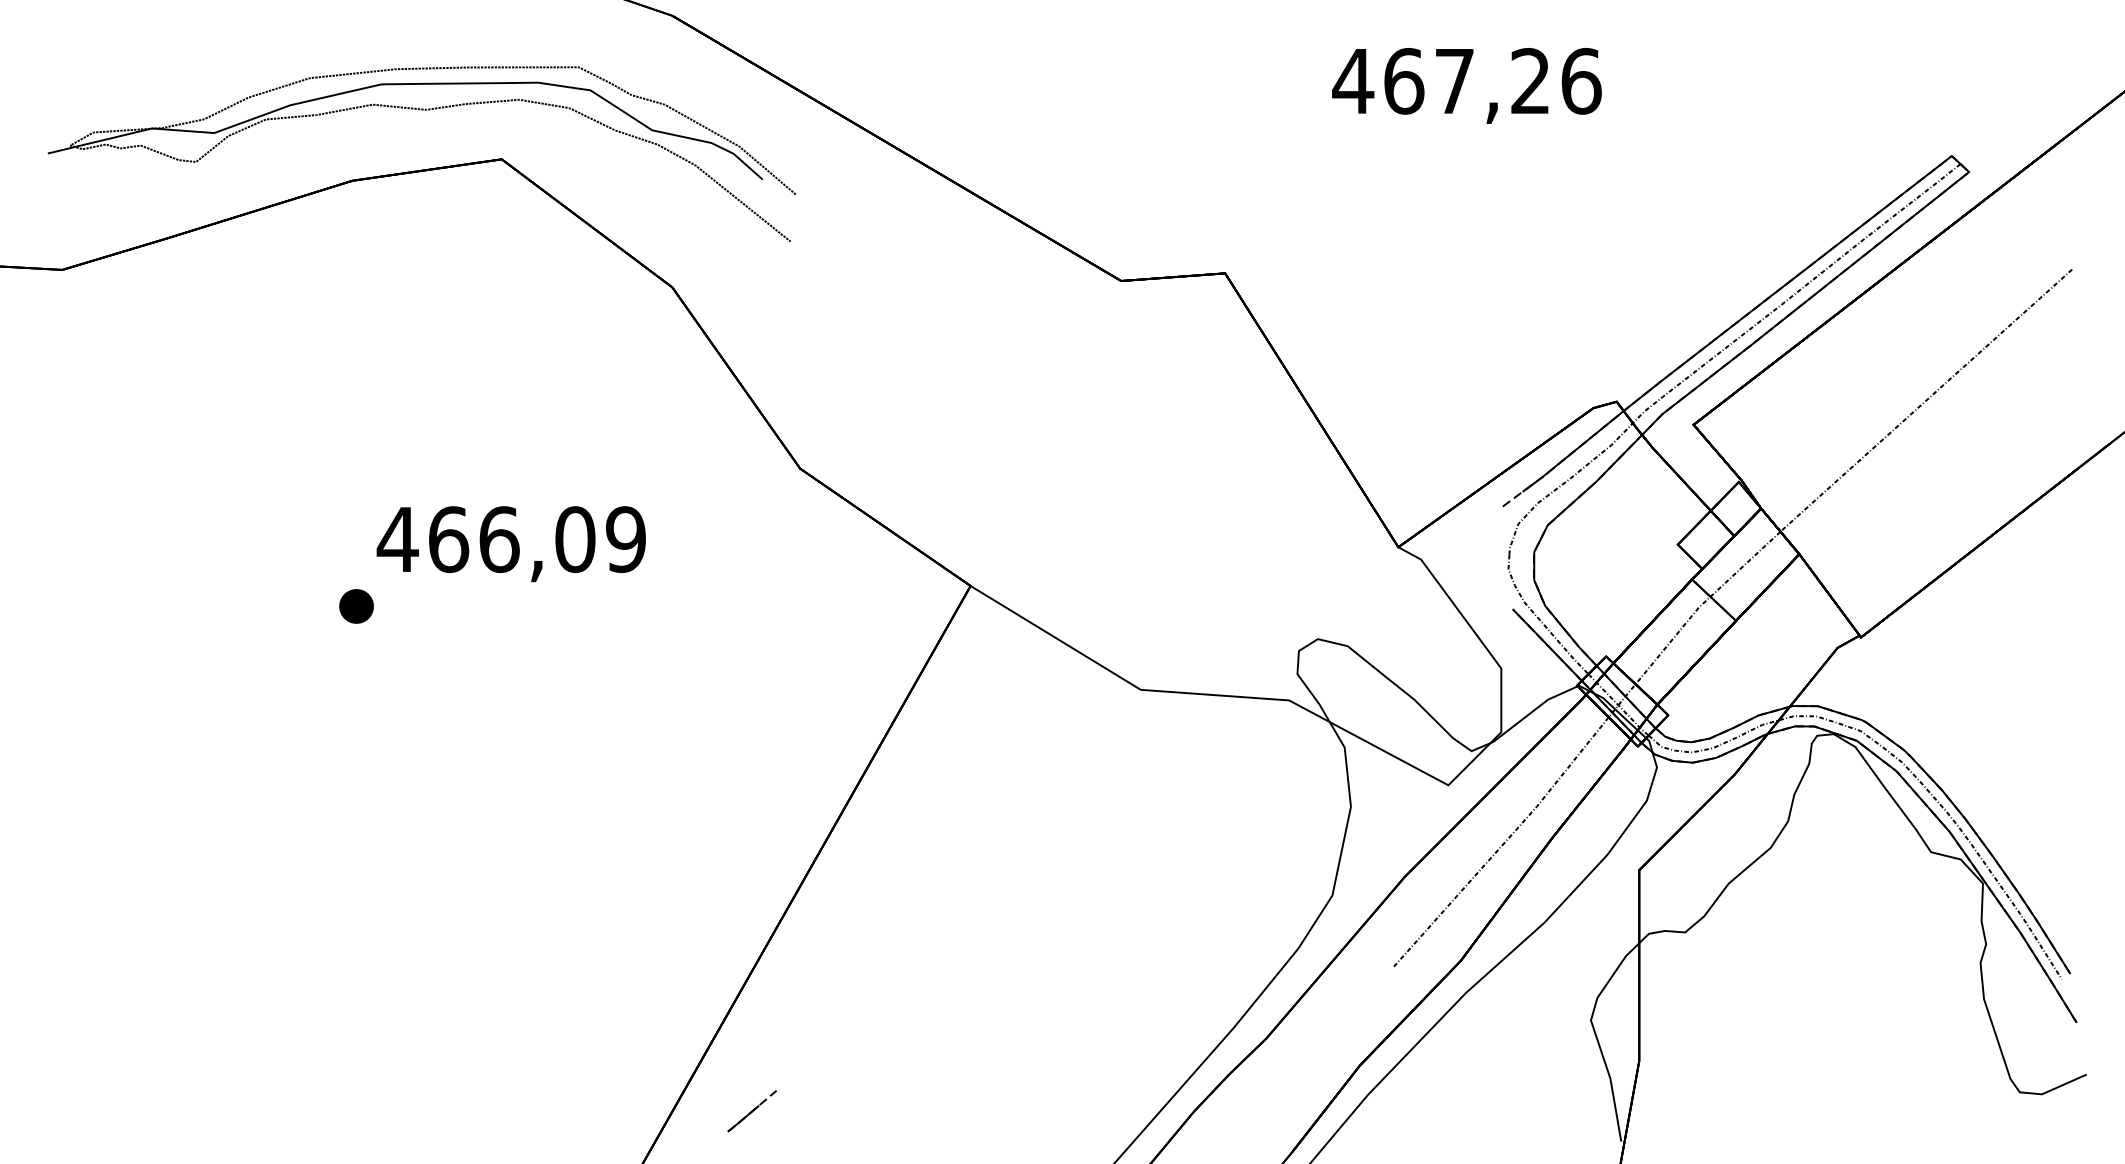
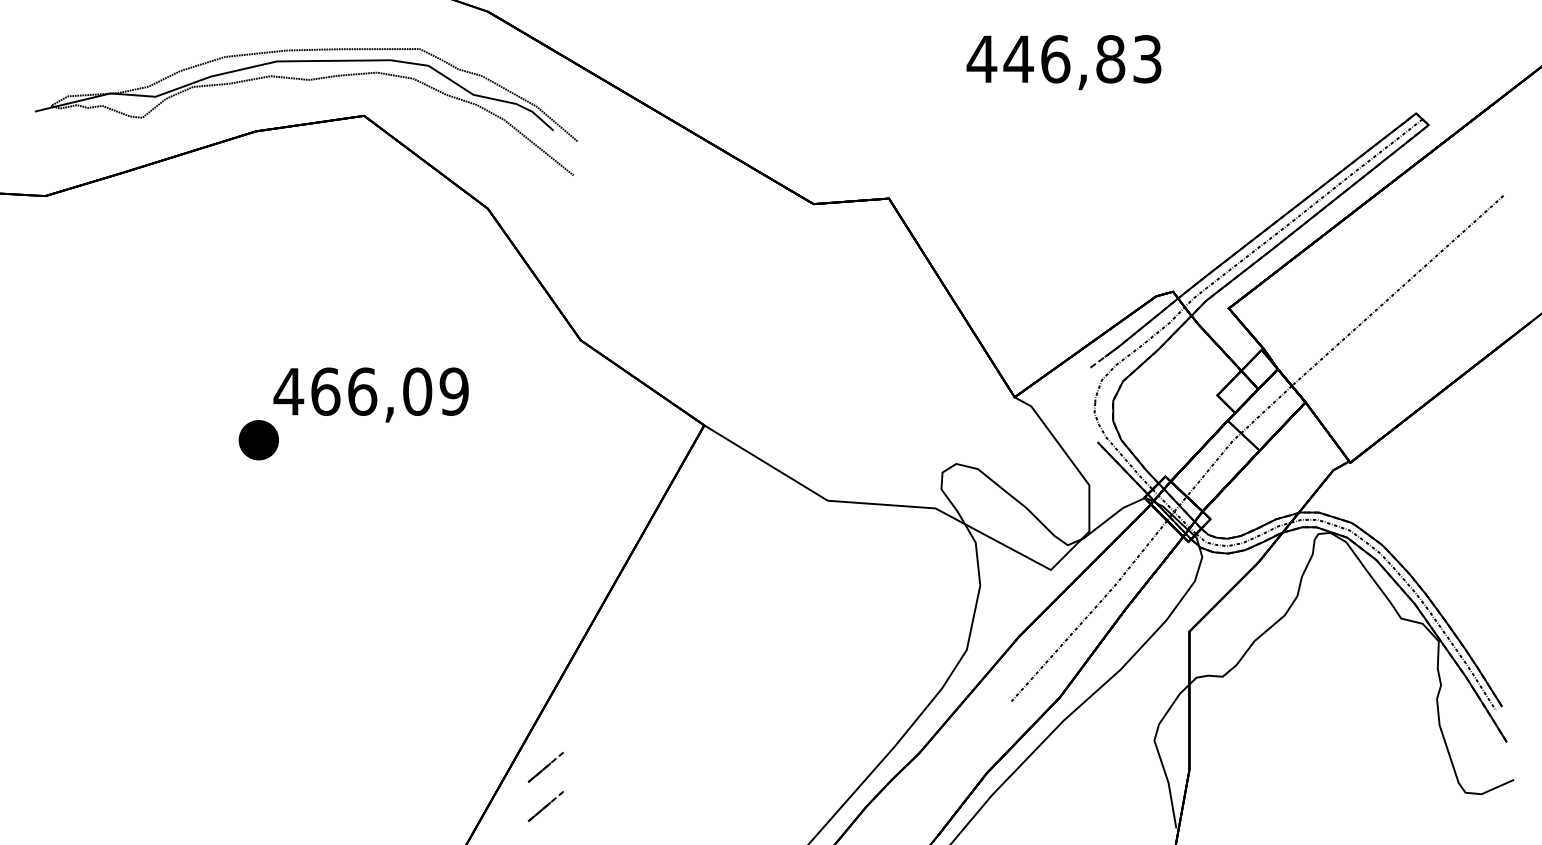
text: (1491, 80) -> (1082, 58), 467,26 -> 446,83
part: (356, 606) -> (258, 440), size x1.6
line: (751, 1057) -> (545, 767), added

